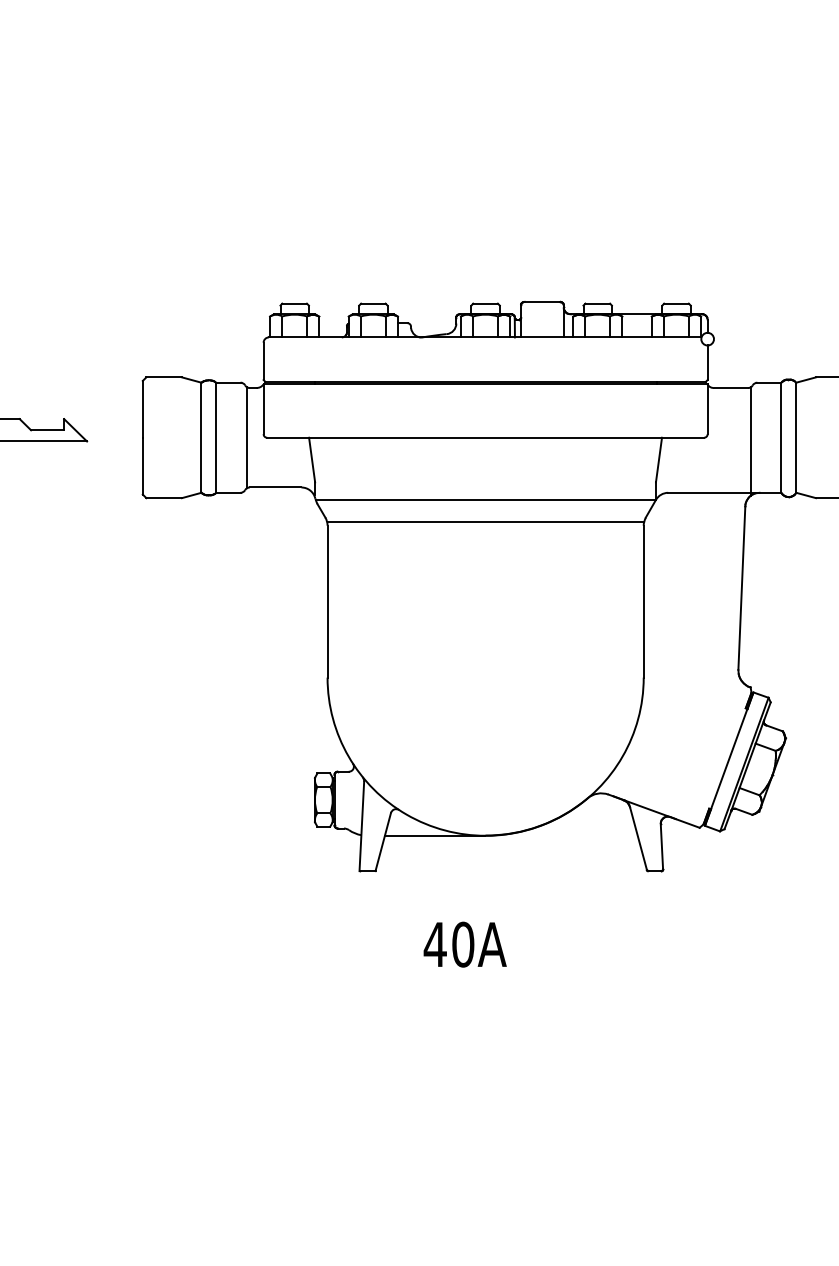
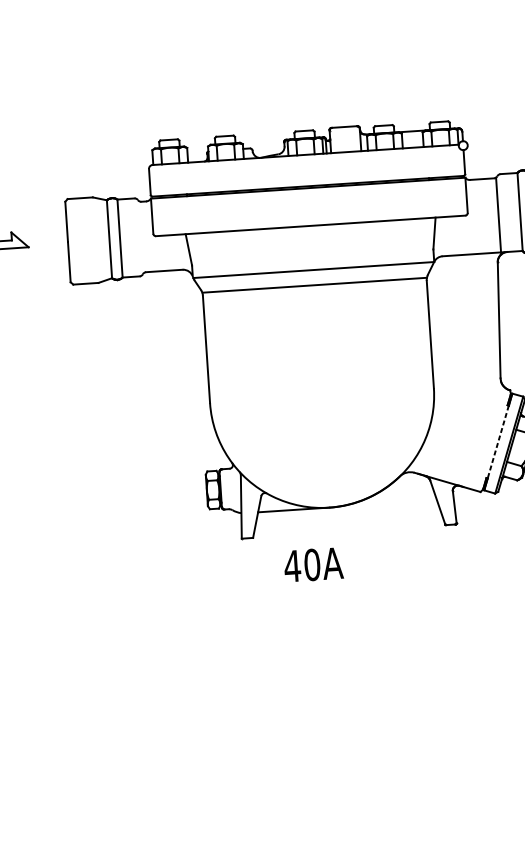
line: (247, 437) -> (142, 236), removed
line: (729, 759) -> (498, 442), solid -> dashed
text: (464, 944) -> (313, 564), moved

